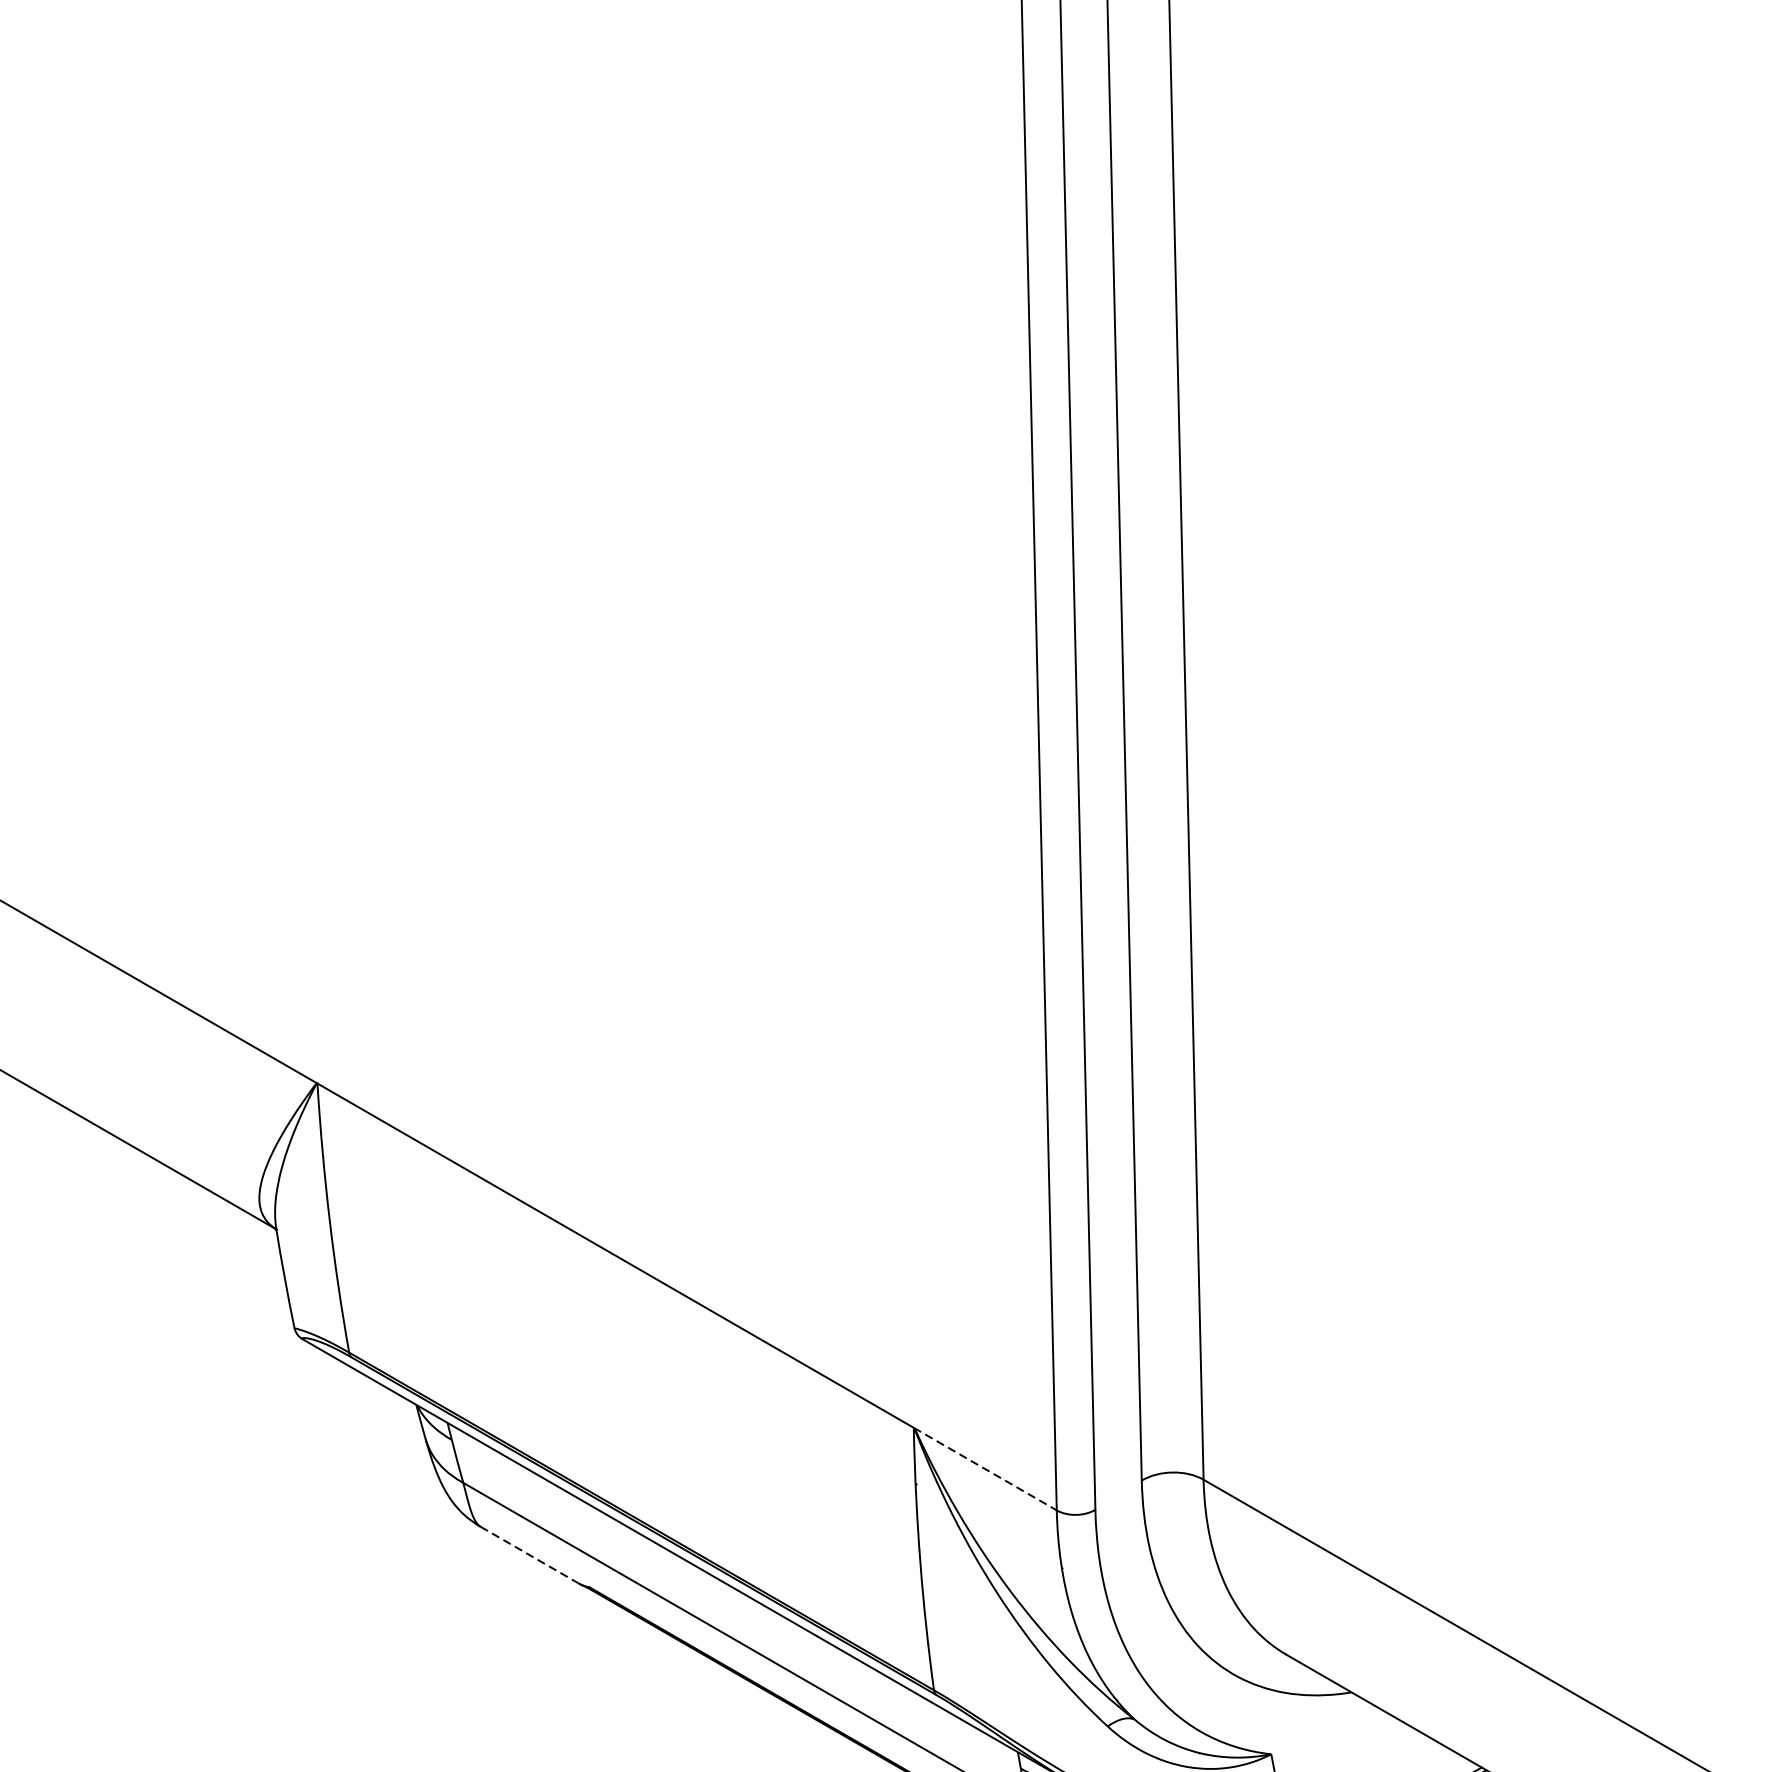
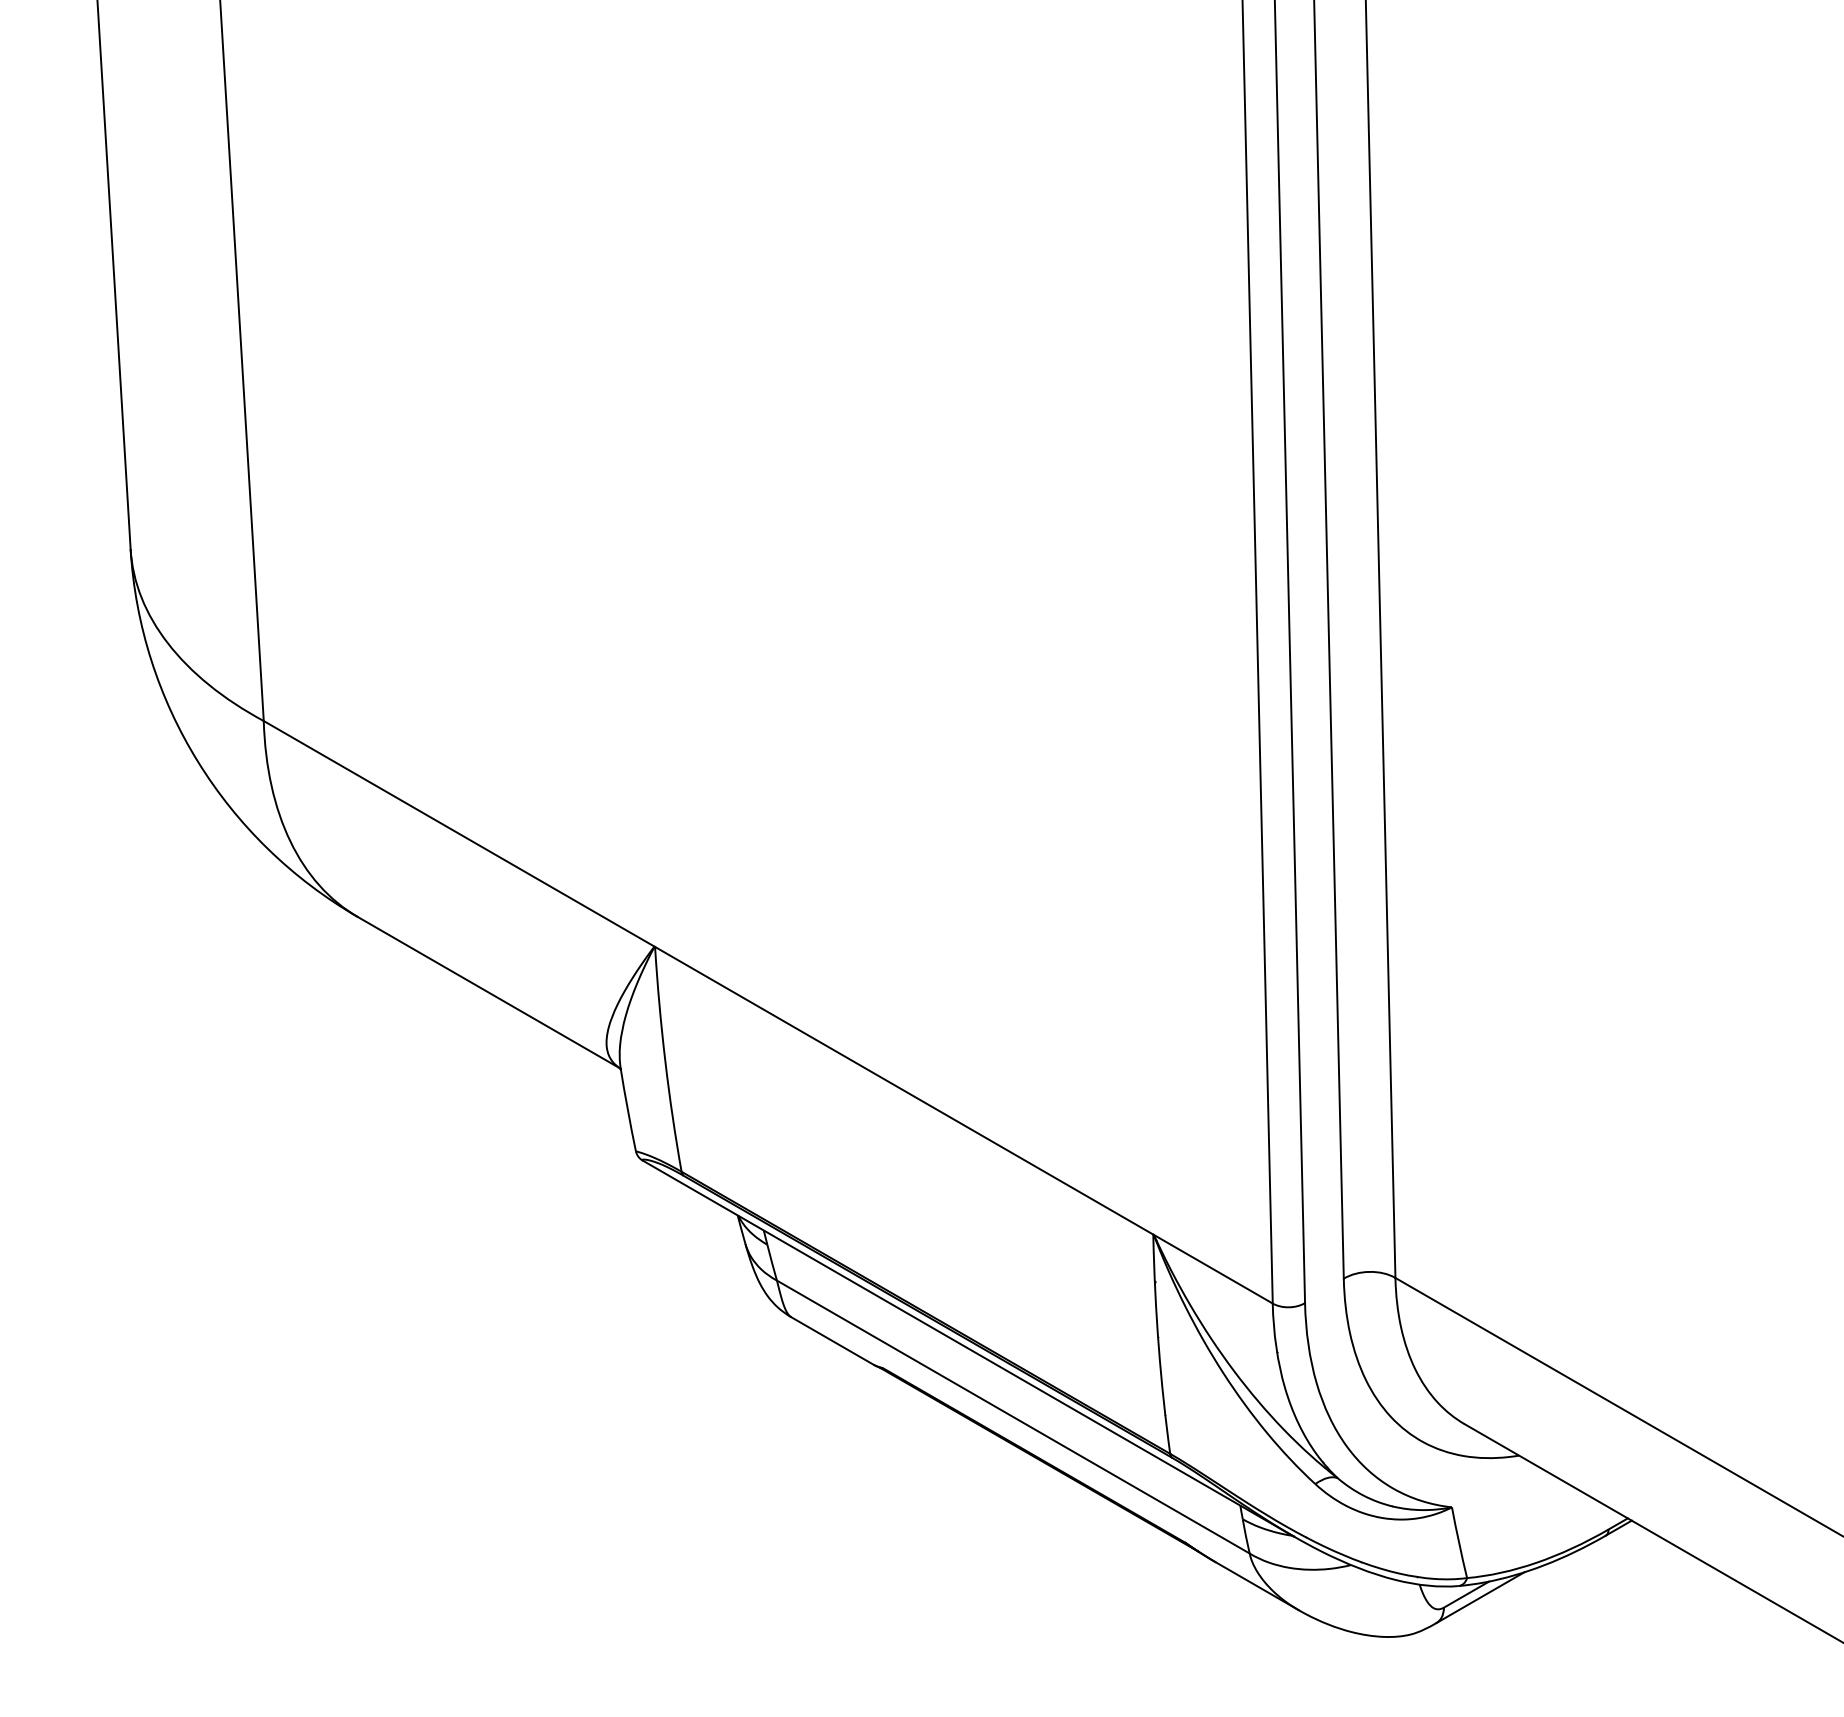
line: (985, 1469) -> (1213, 1269), dashed -> solid
line: (529, 1555) -> (832, 1341), dashed -> solid

